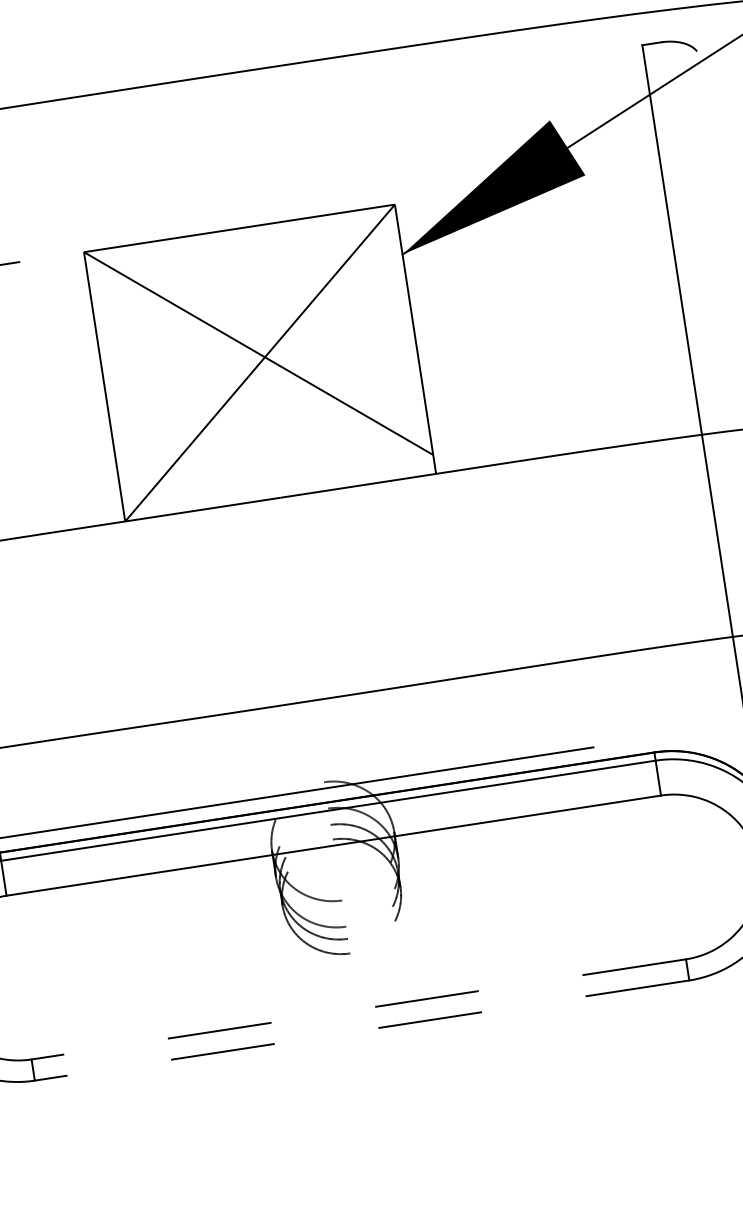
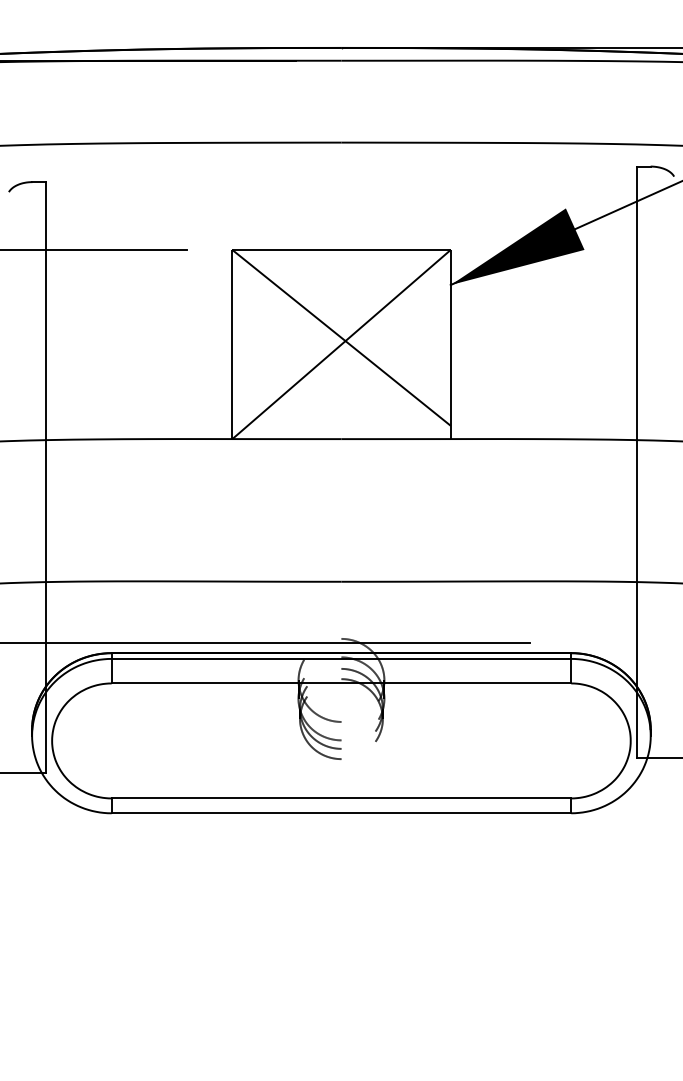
line: (358, 1009) -> (341, 798), dashed -> solid
line: (362, 1030) -> (341, 813), dashed -> solid

